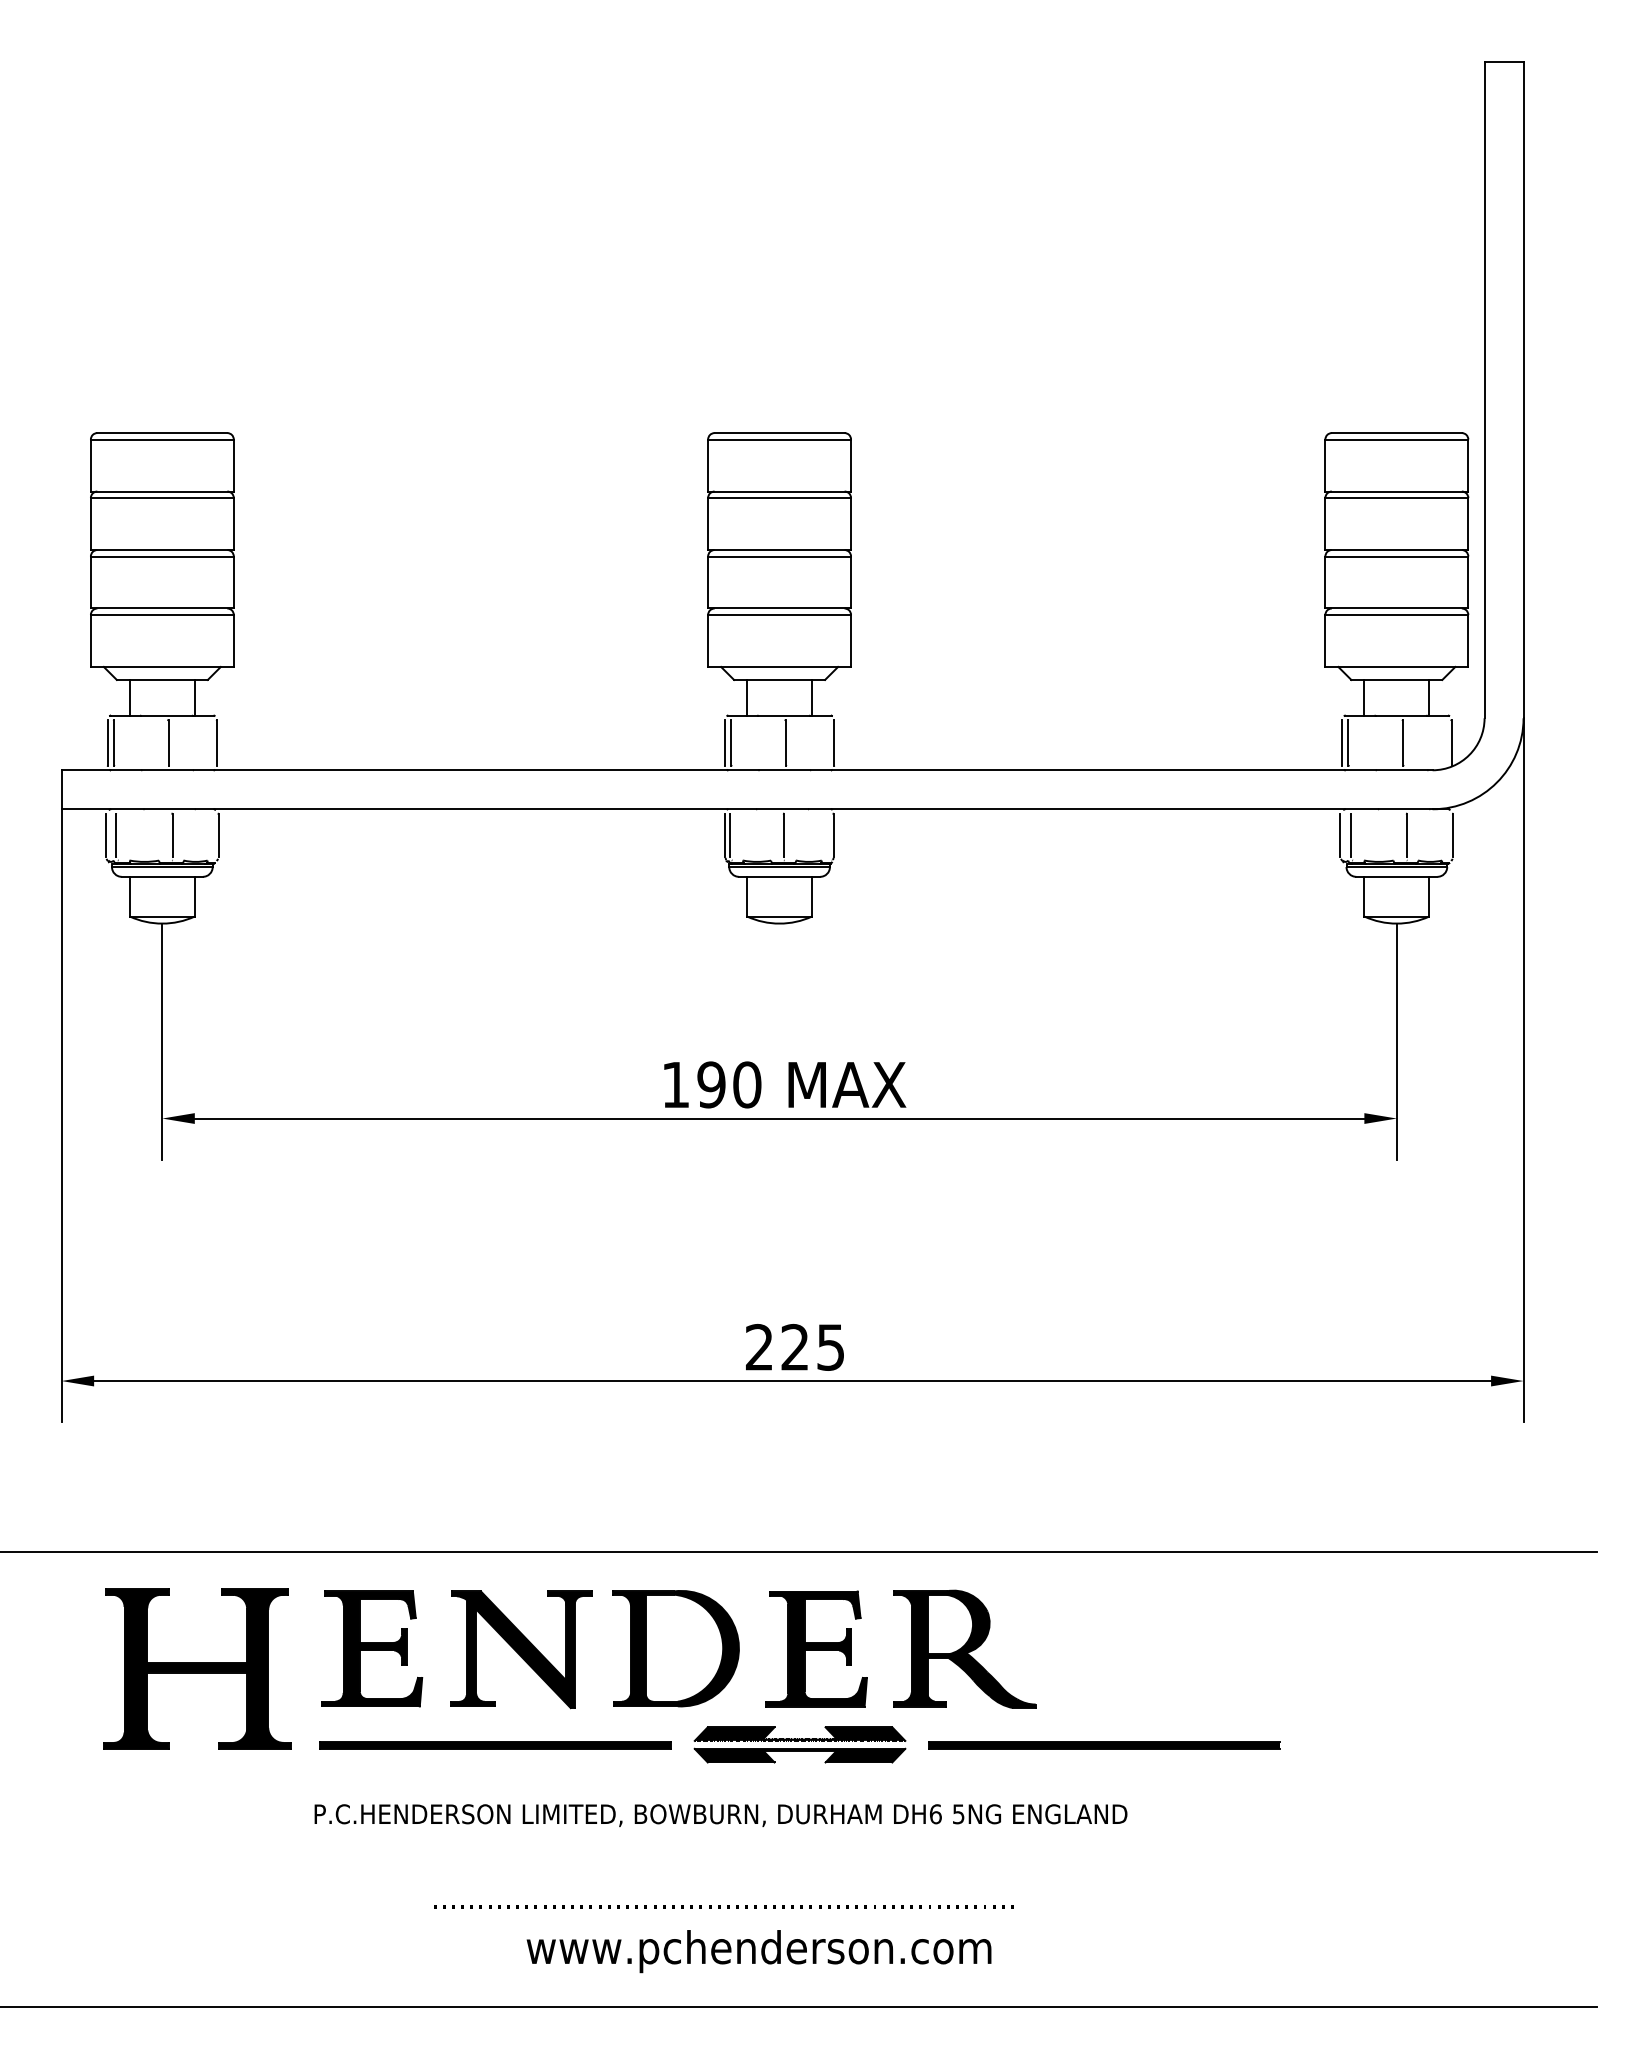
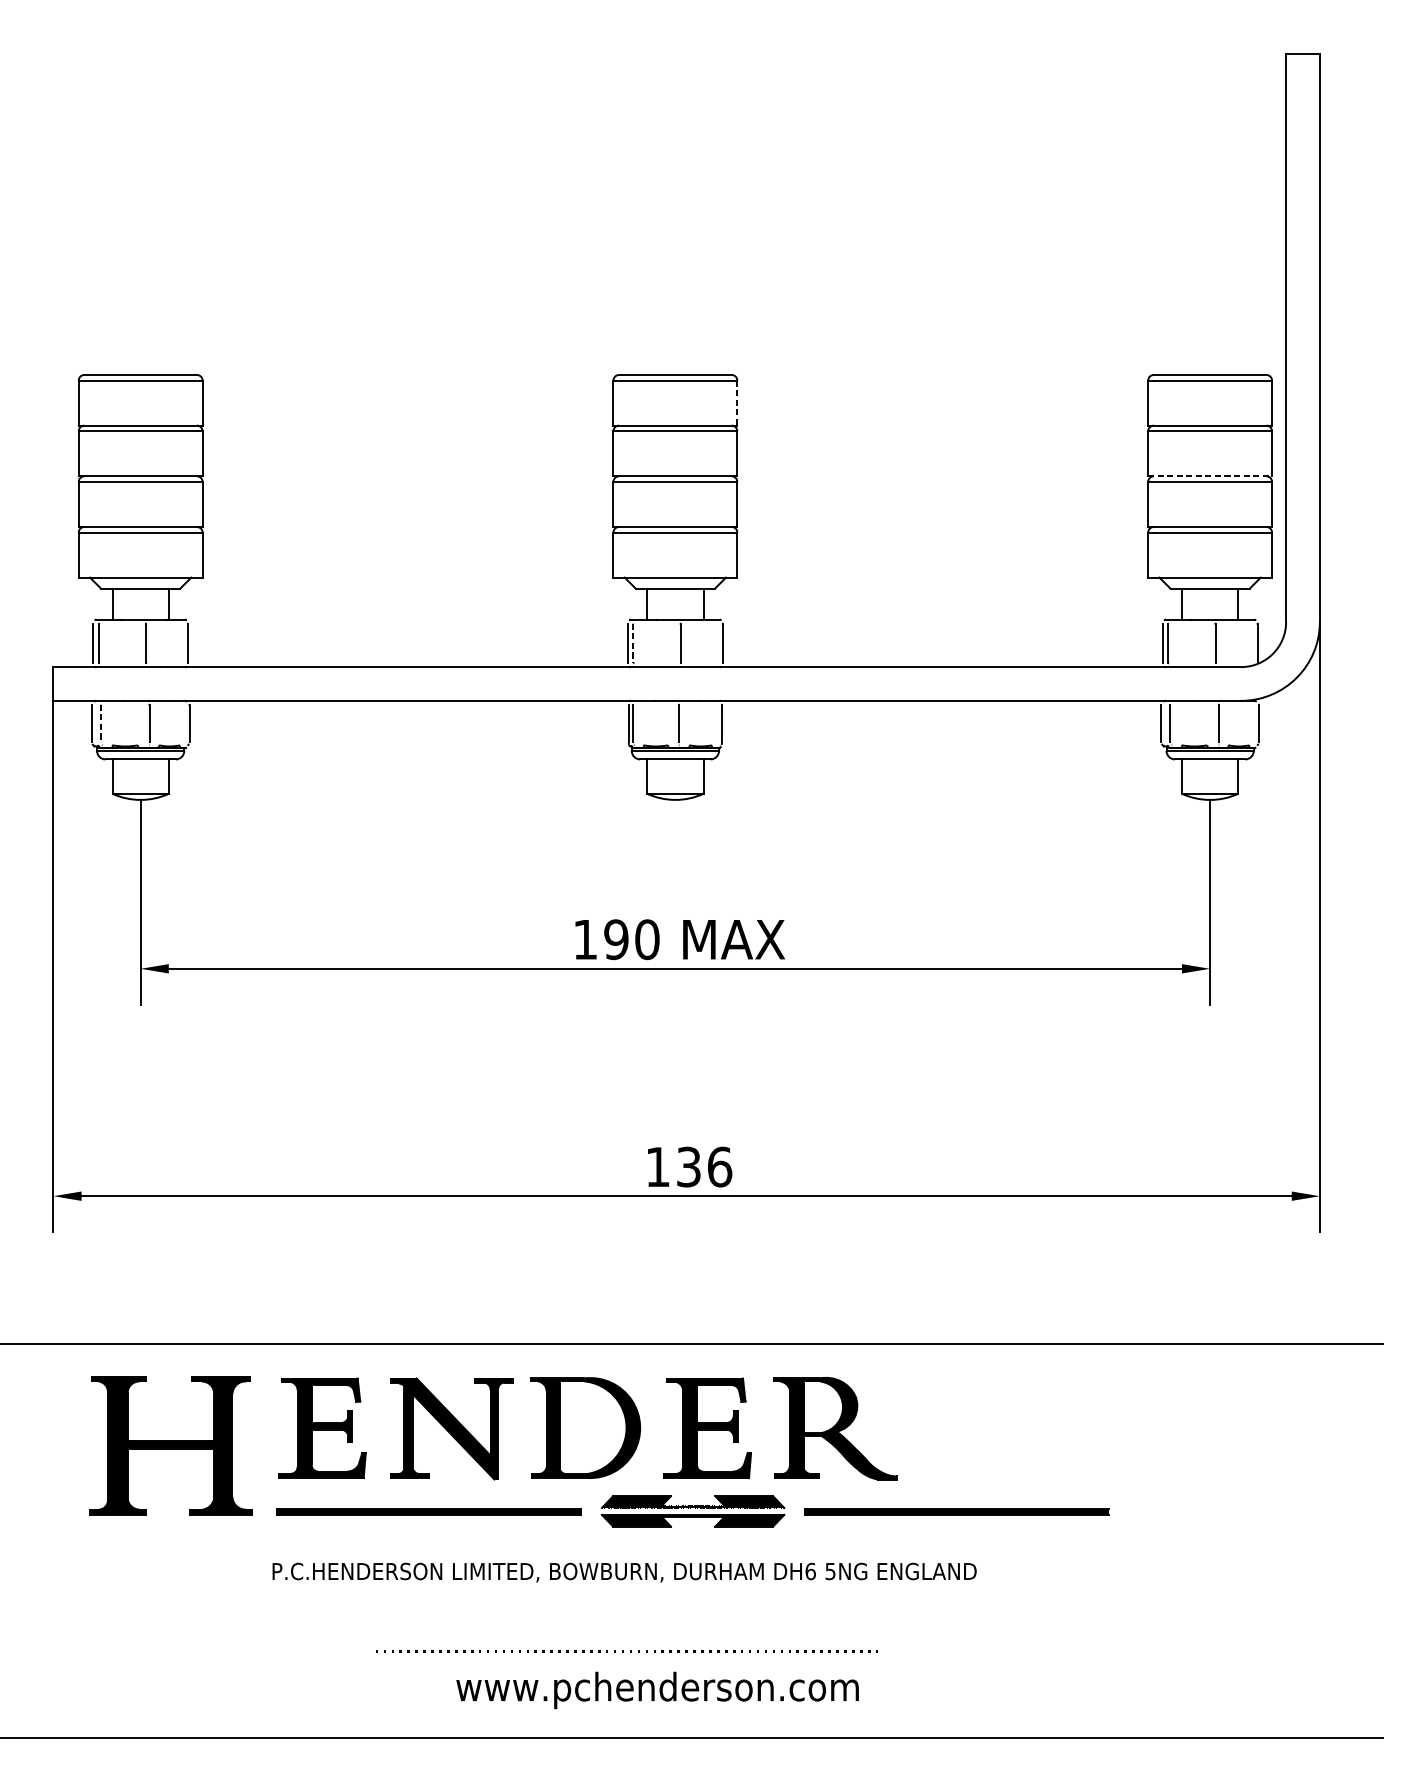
line: (851, 465) -> (737, 403), solid -> dashed
line: (1397, 550) -> (1210, 476), solid -> dashed
line: (731, 743) -> (633, 643), solid -> dashed
line: (116, 835) -> (100, 723), solid -> dashed
text: (795, 1346) -> (689, 1166), 225 -> 136

